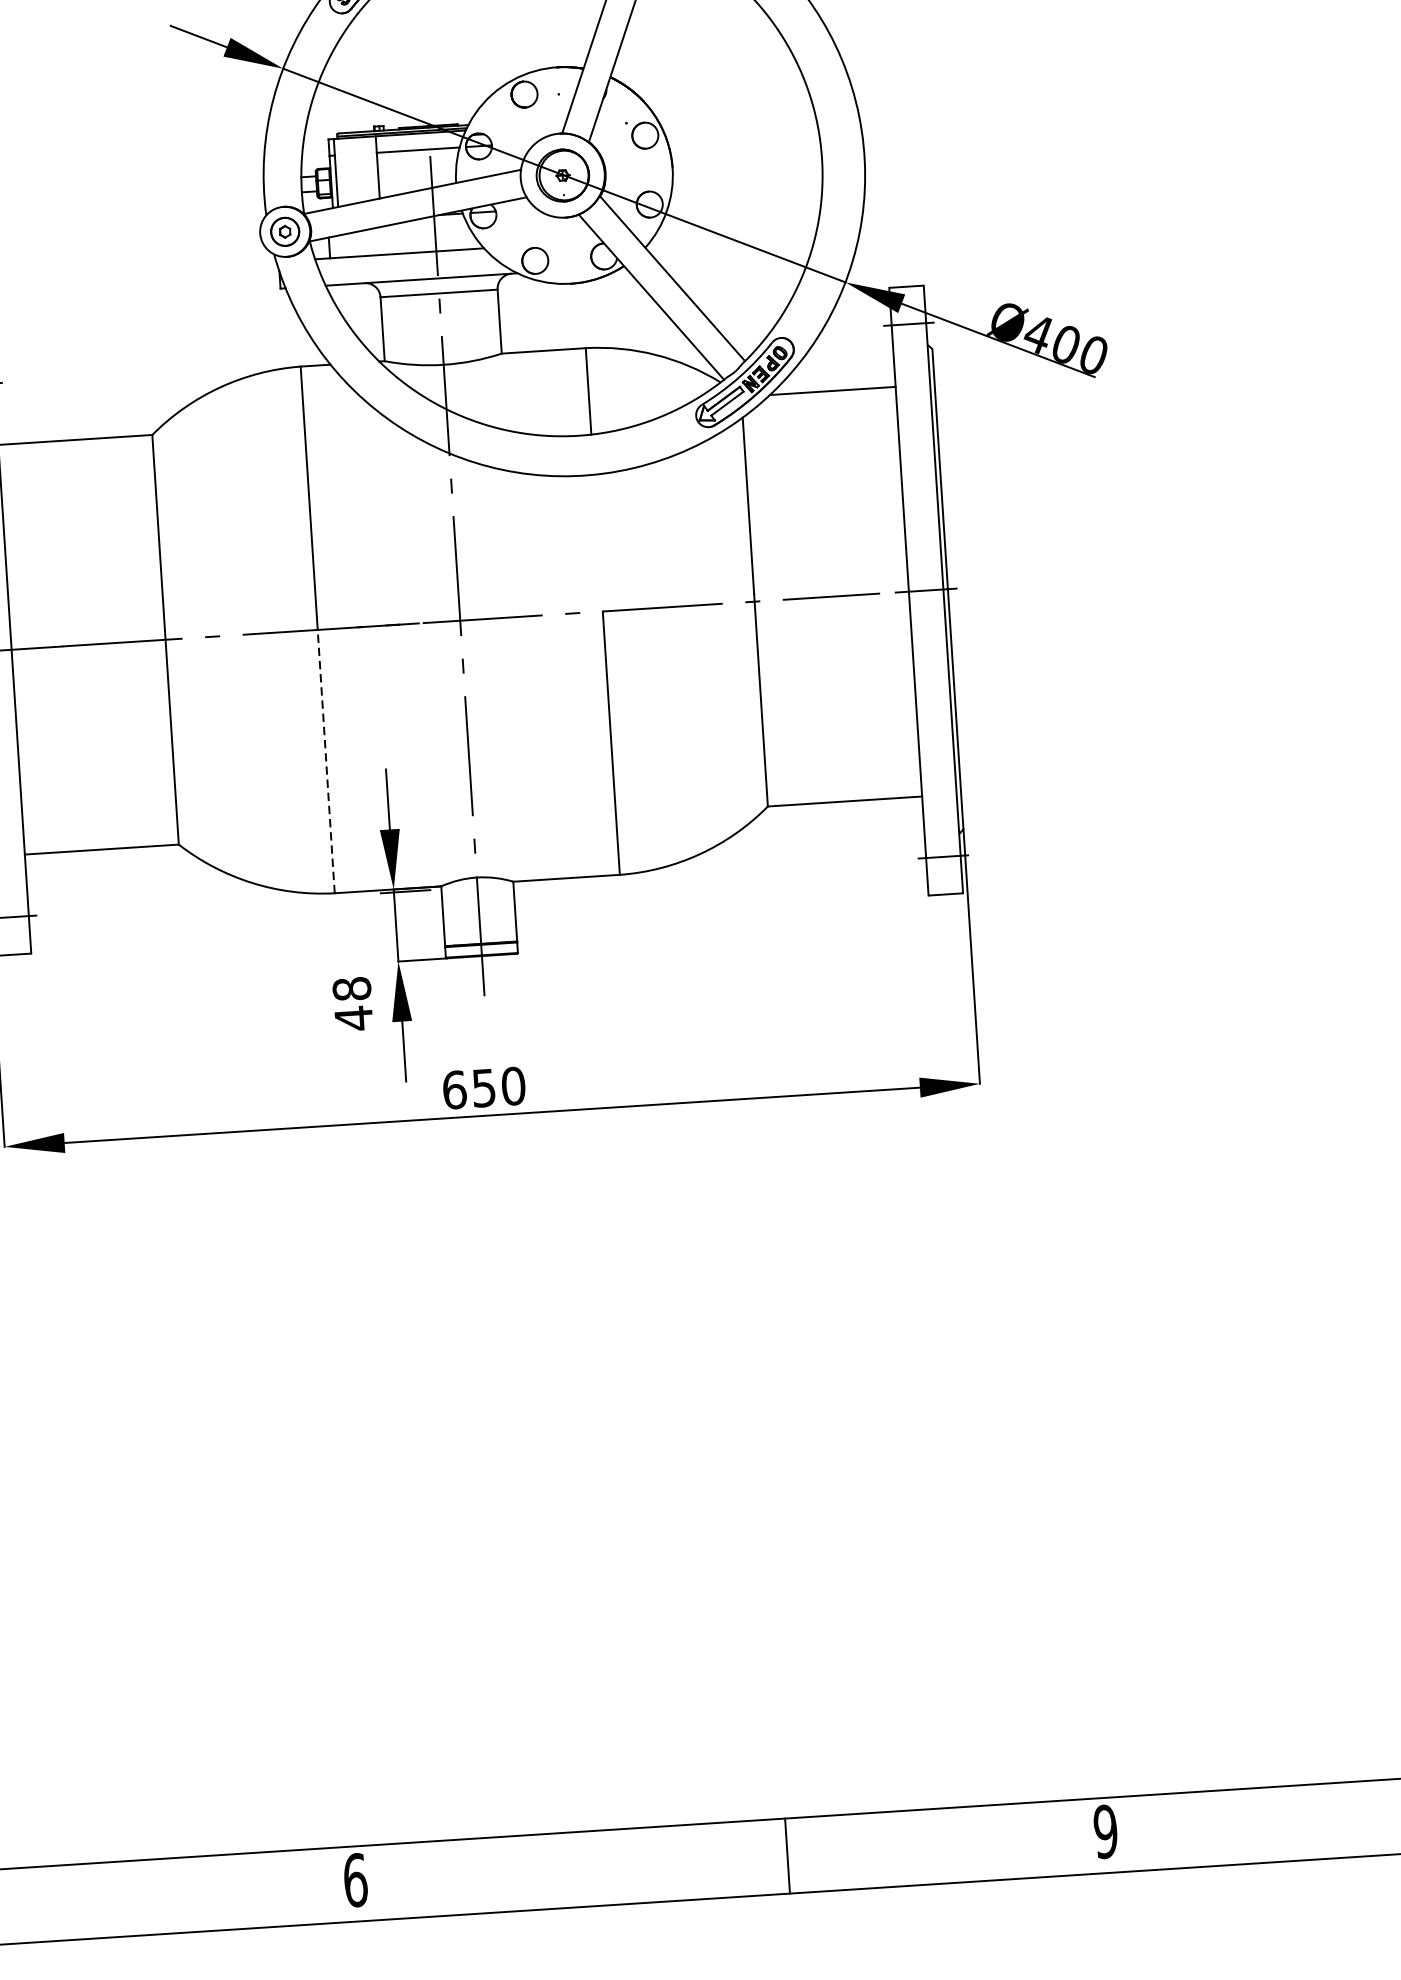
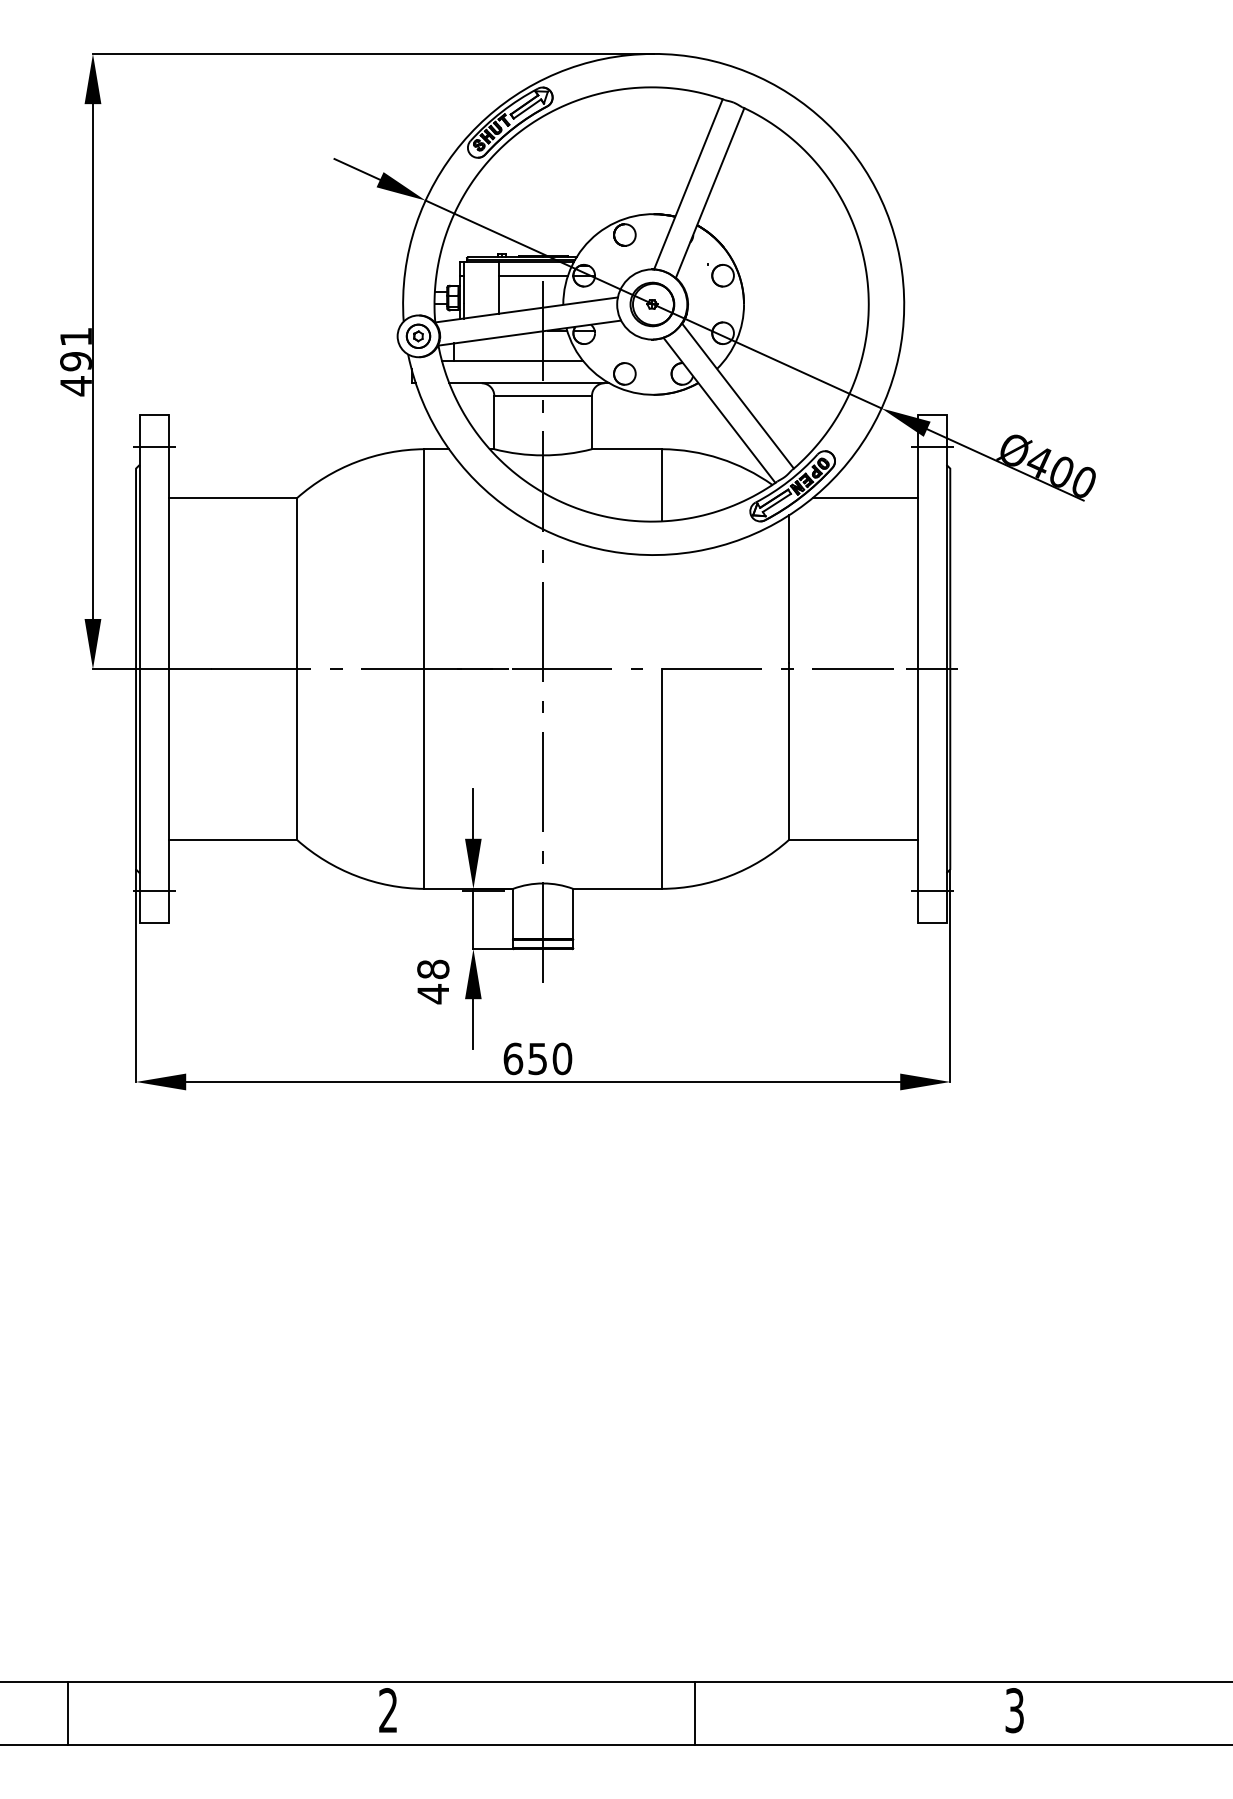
line: (326, 761) -> (424, 778), dashed -> solid
text: (1105, 1831) -> (1014, 1710), 9 -> 3
line: (787, 1855) -> (694, 1713), moved
text: (355, 1880) -> (388, 1710), 6 -> 2

